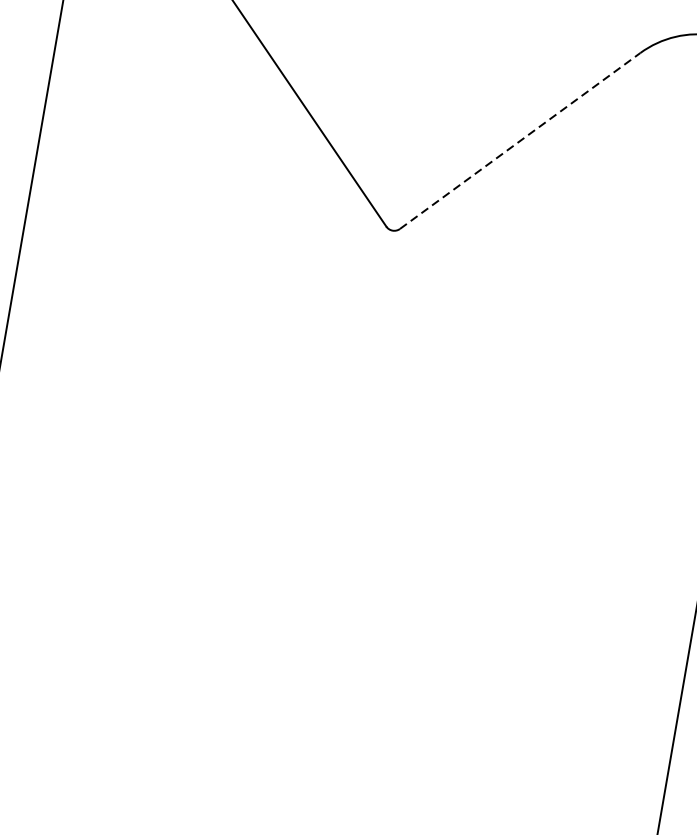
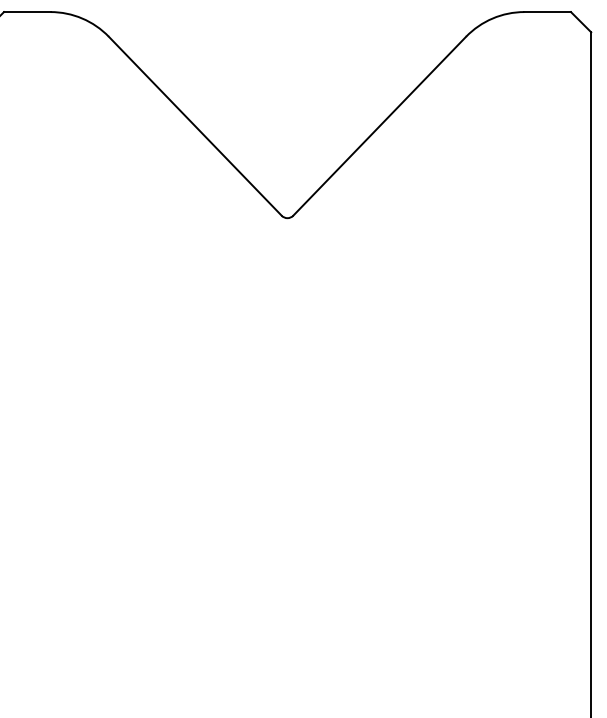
line: (521, 140) -> (380, 125), dashed -> solid

